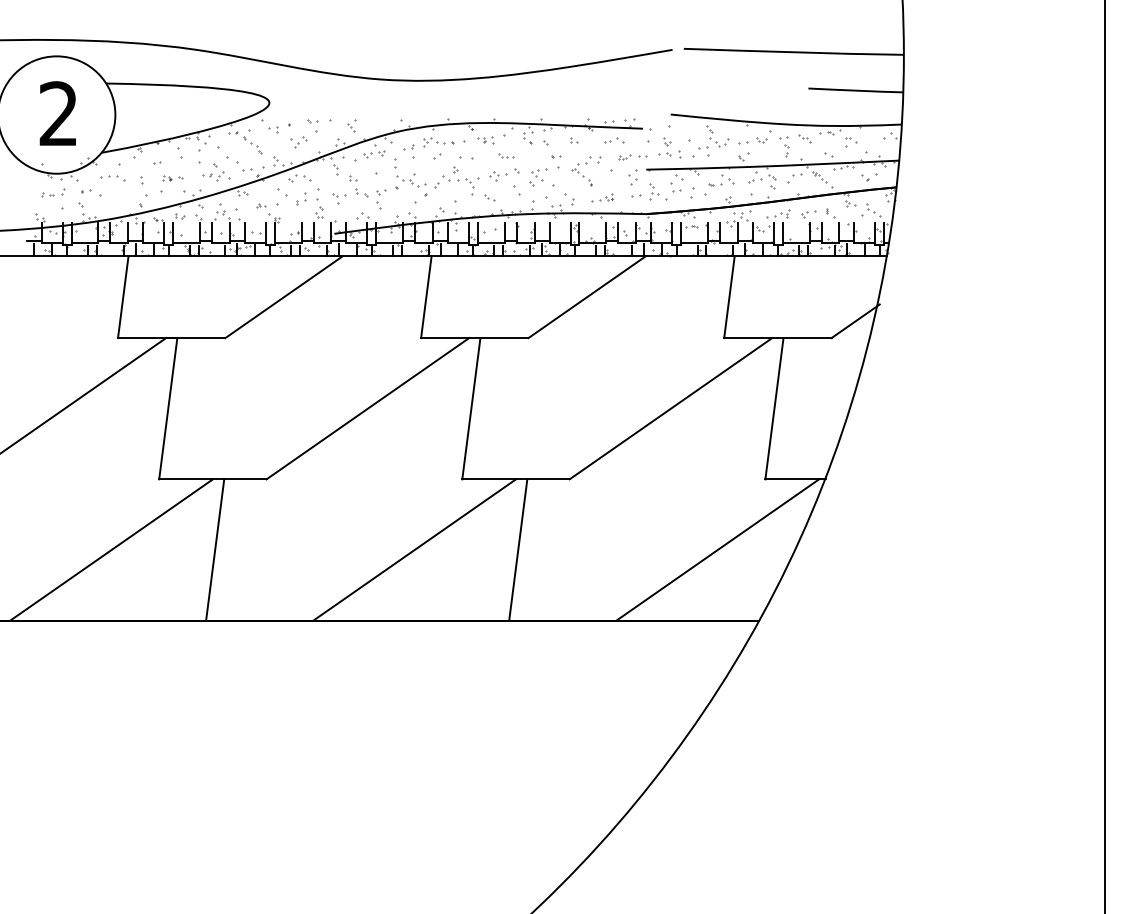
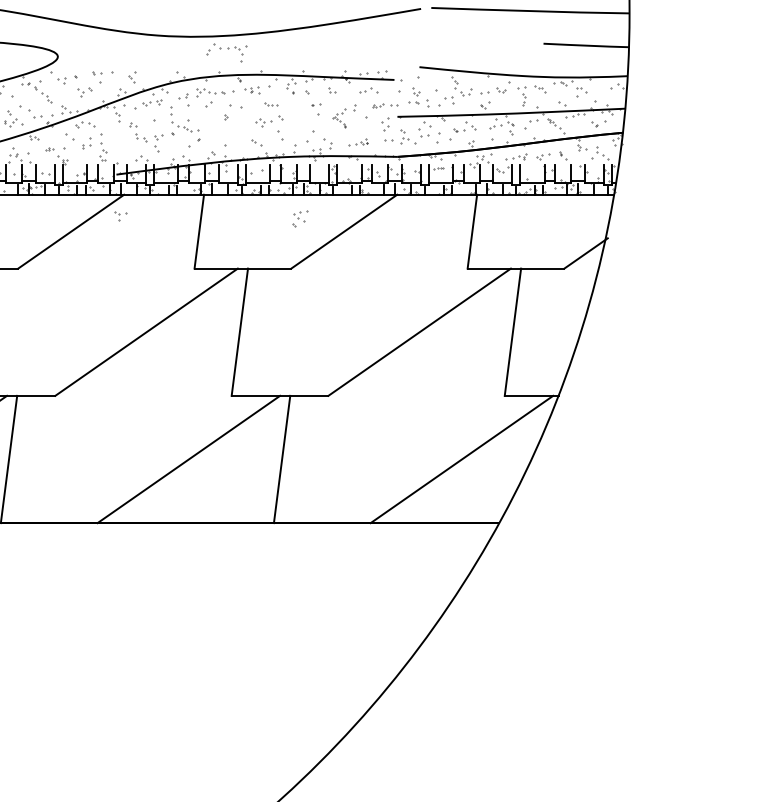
part: (581, 171) -> (339, 118), size x0.7
part: (538, 177) -> (300, 219), moved
part: (456, 185) -> (226, 52), moved
part: (339, 198) -> (121, 215), moved

